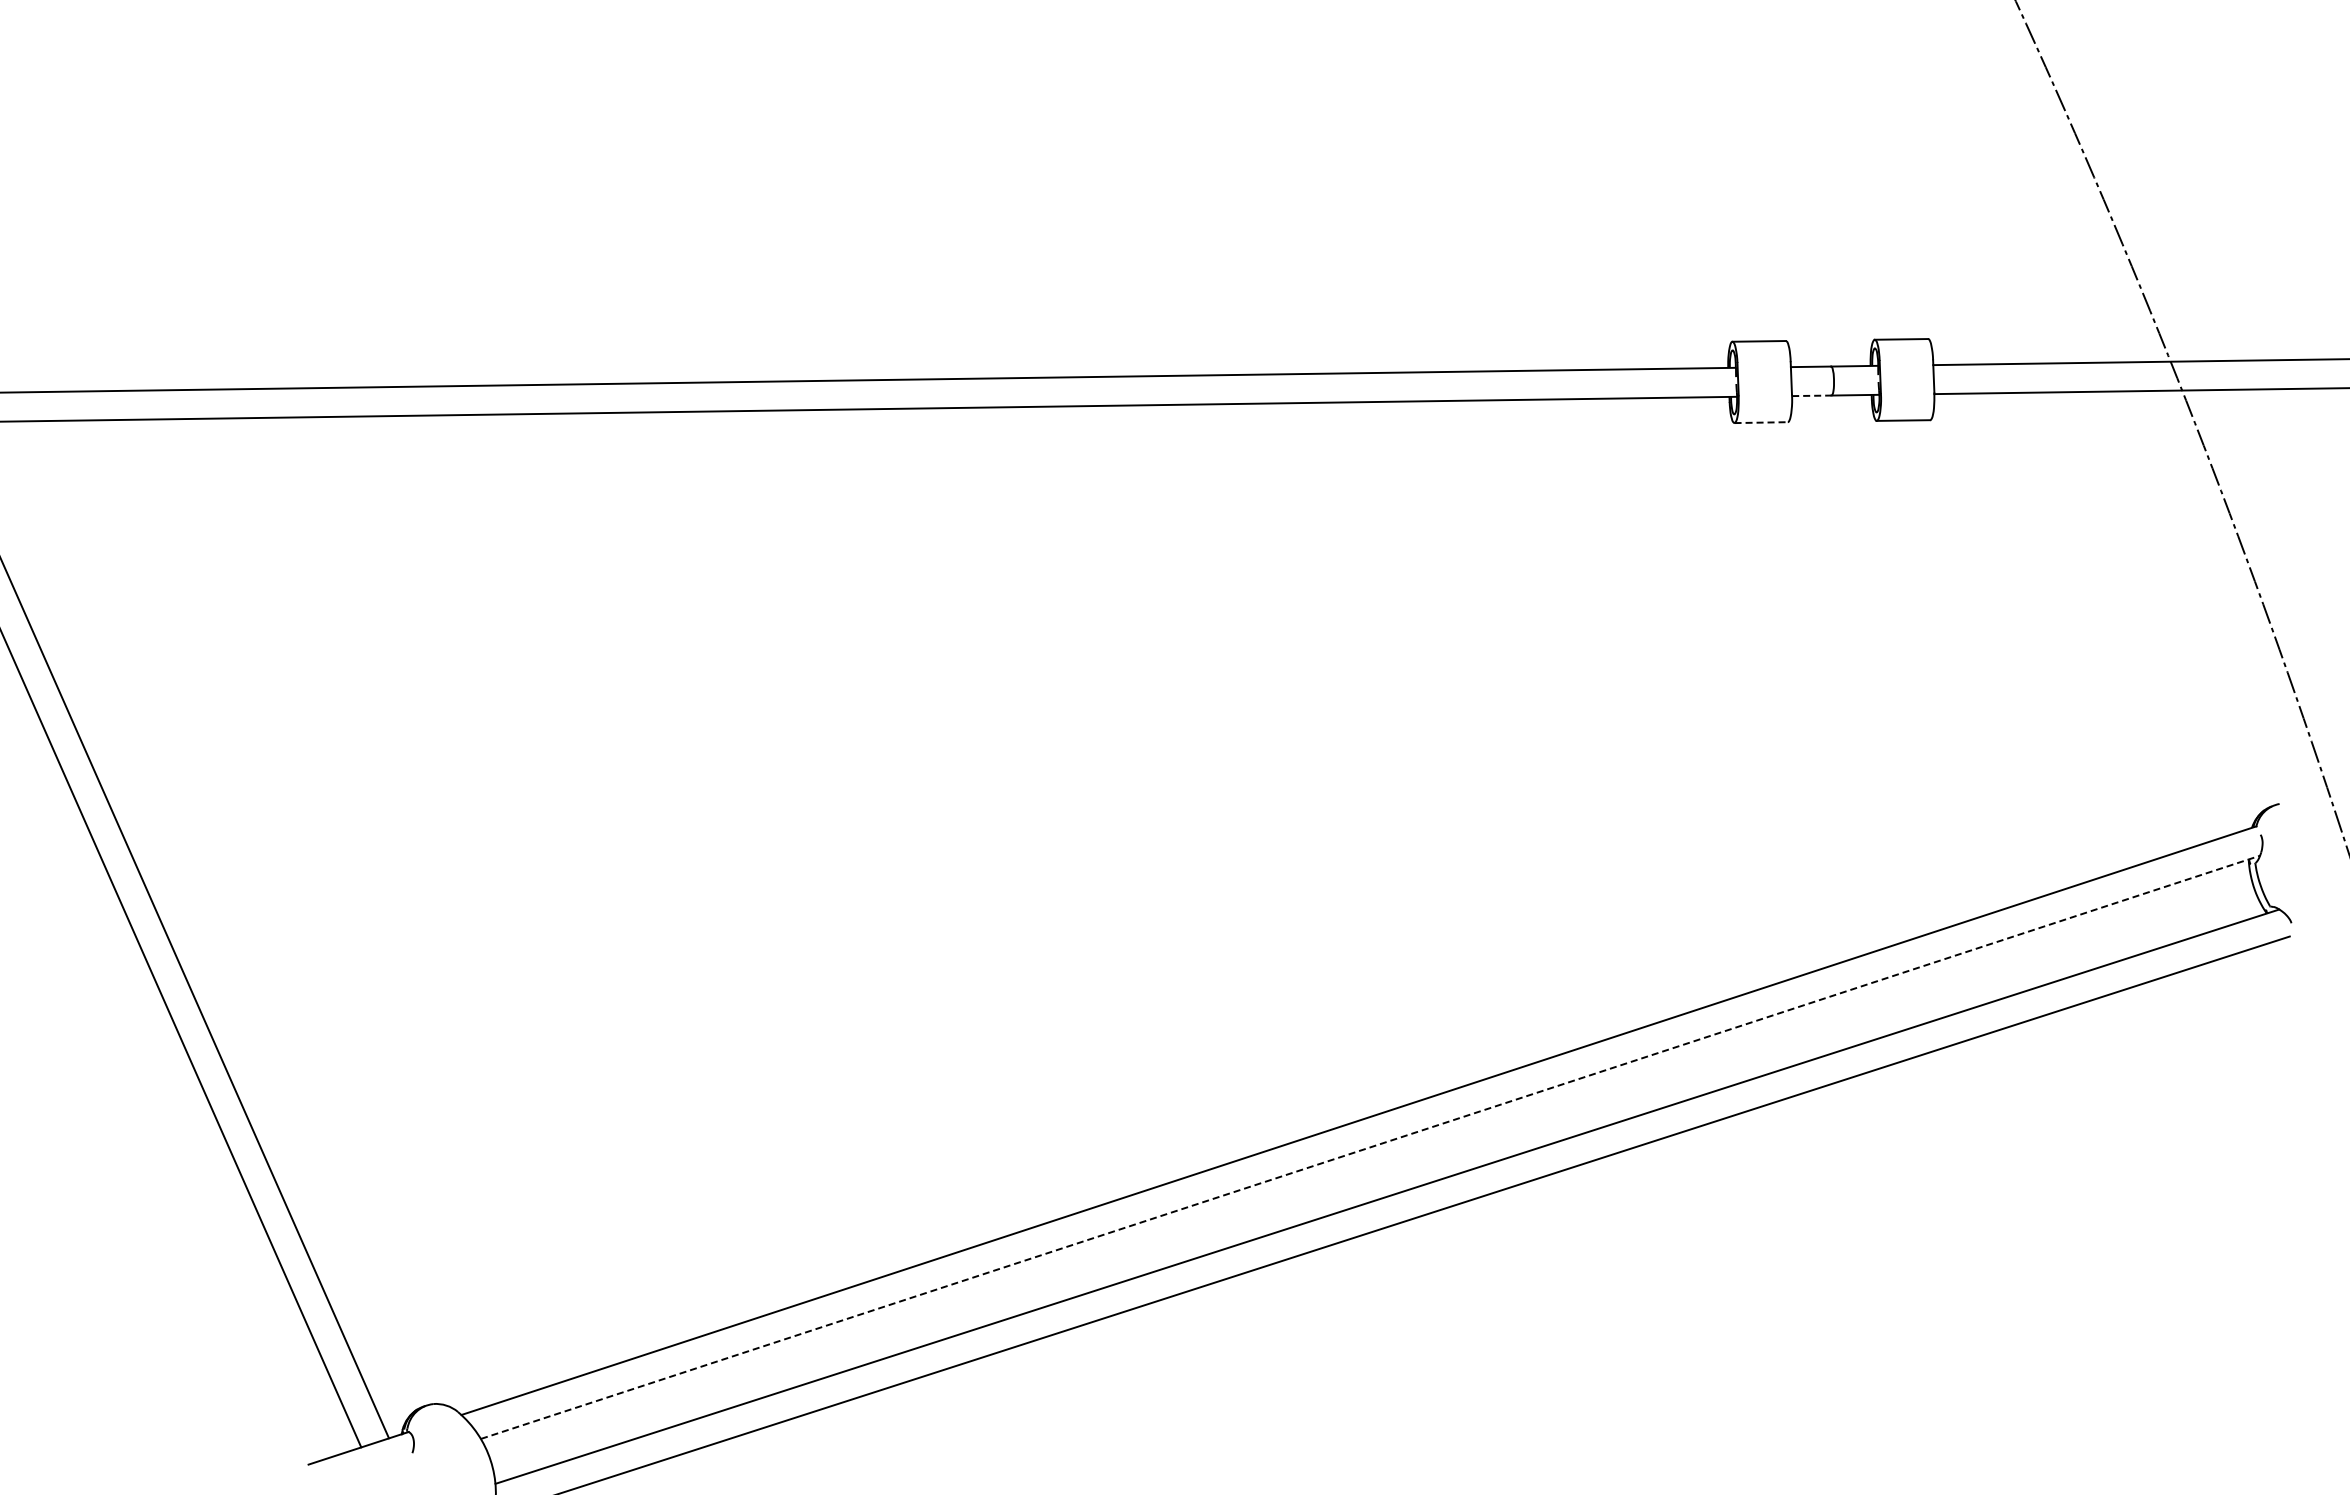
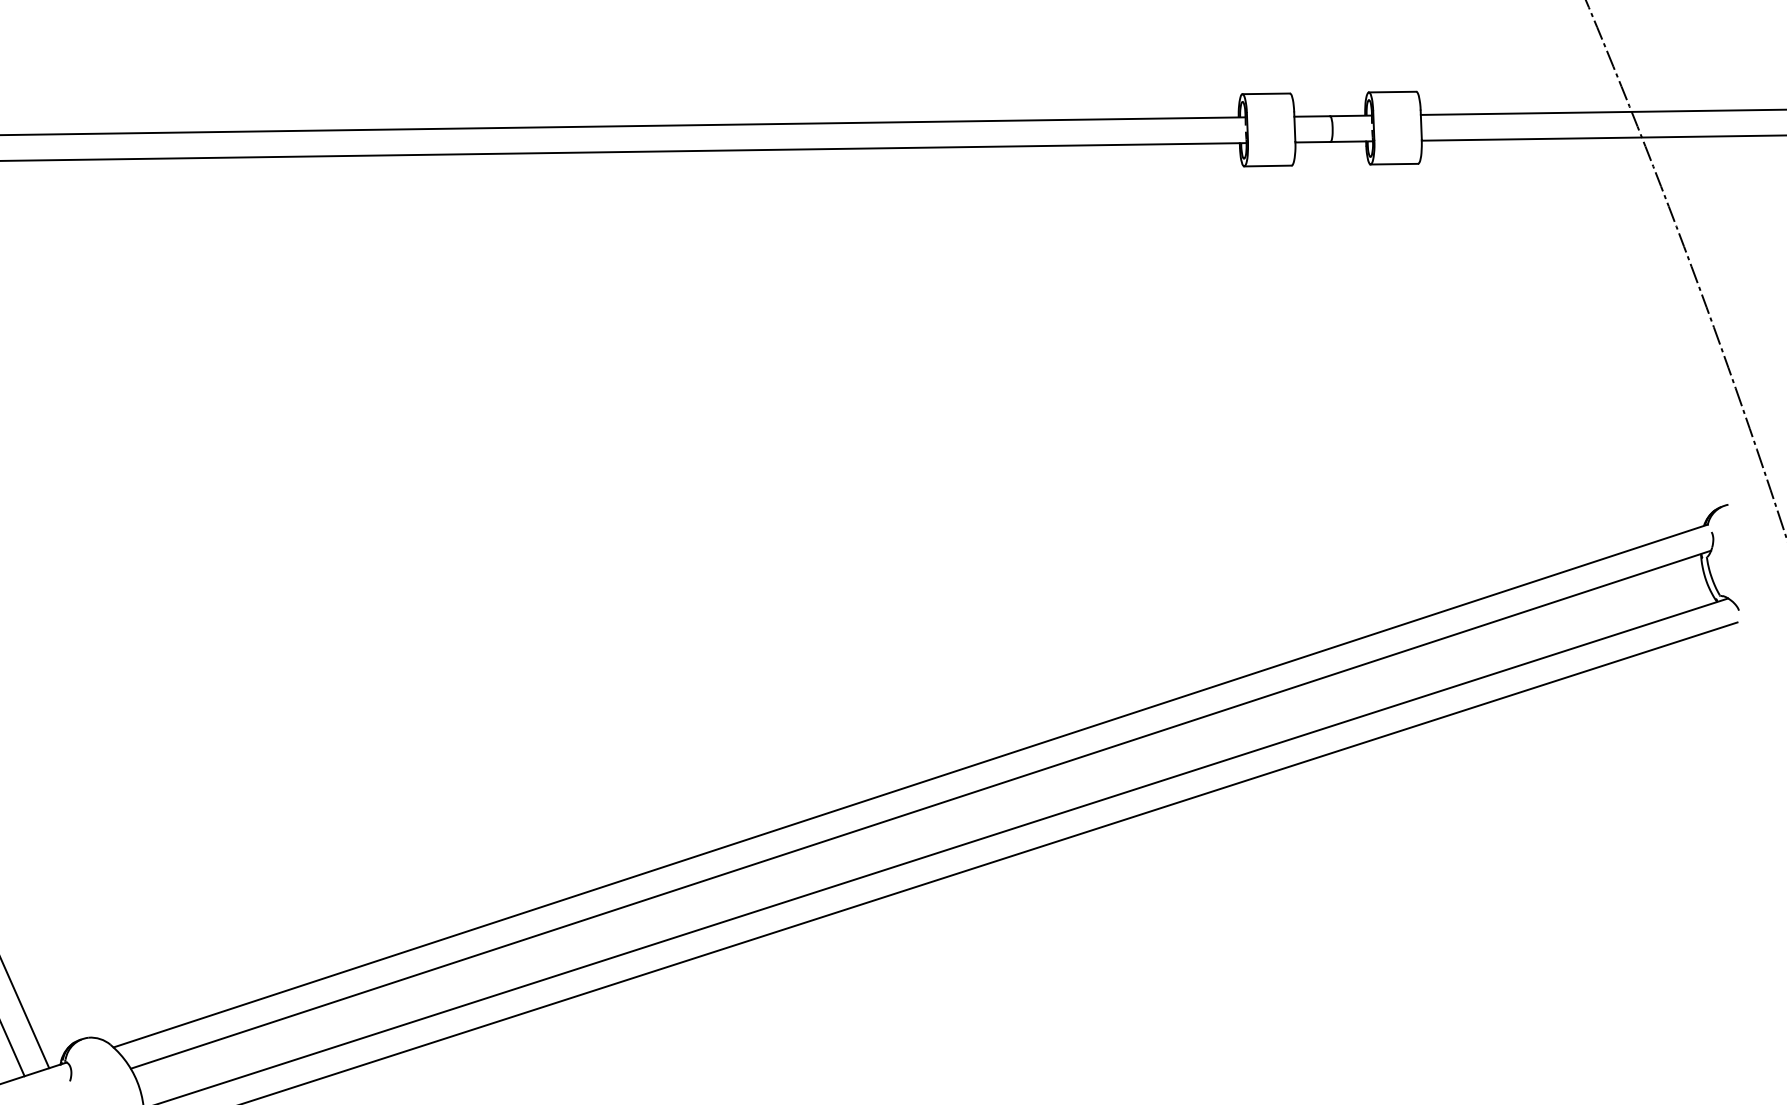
line: (1811, 395) -> (1312, 141), dashed -> solid
line: (1761, 422) -> (1268, 165), dashed -> solid
line: (1371, 1147) -> (921, 809), dashed -> solid

